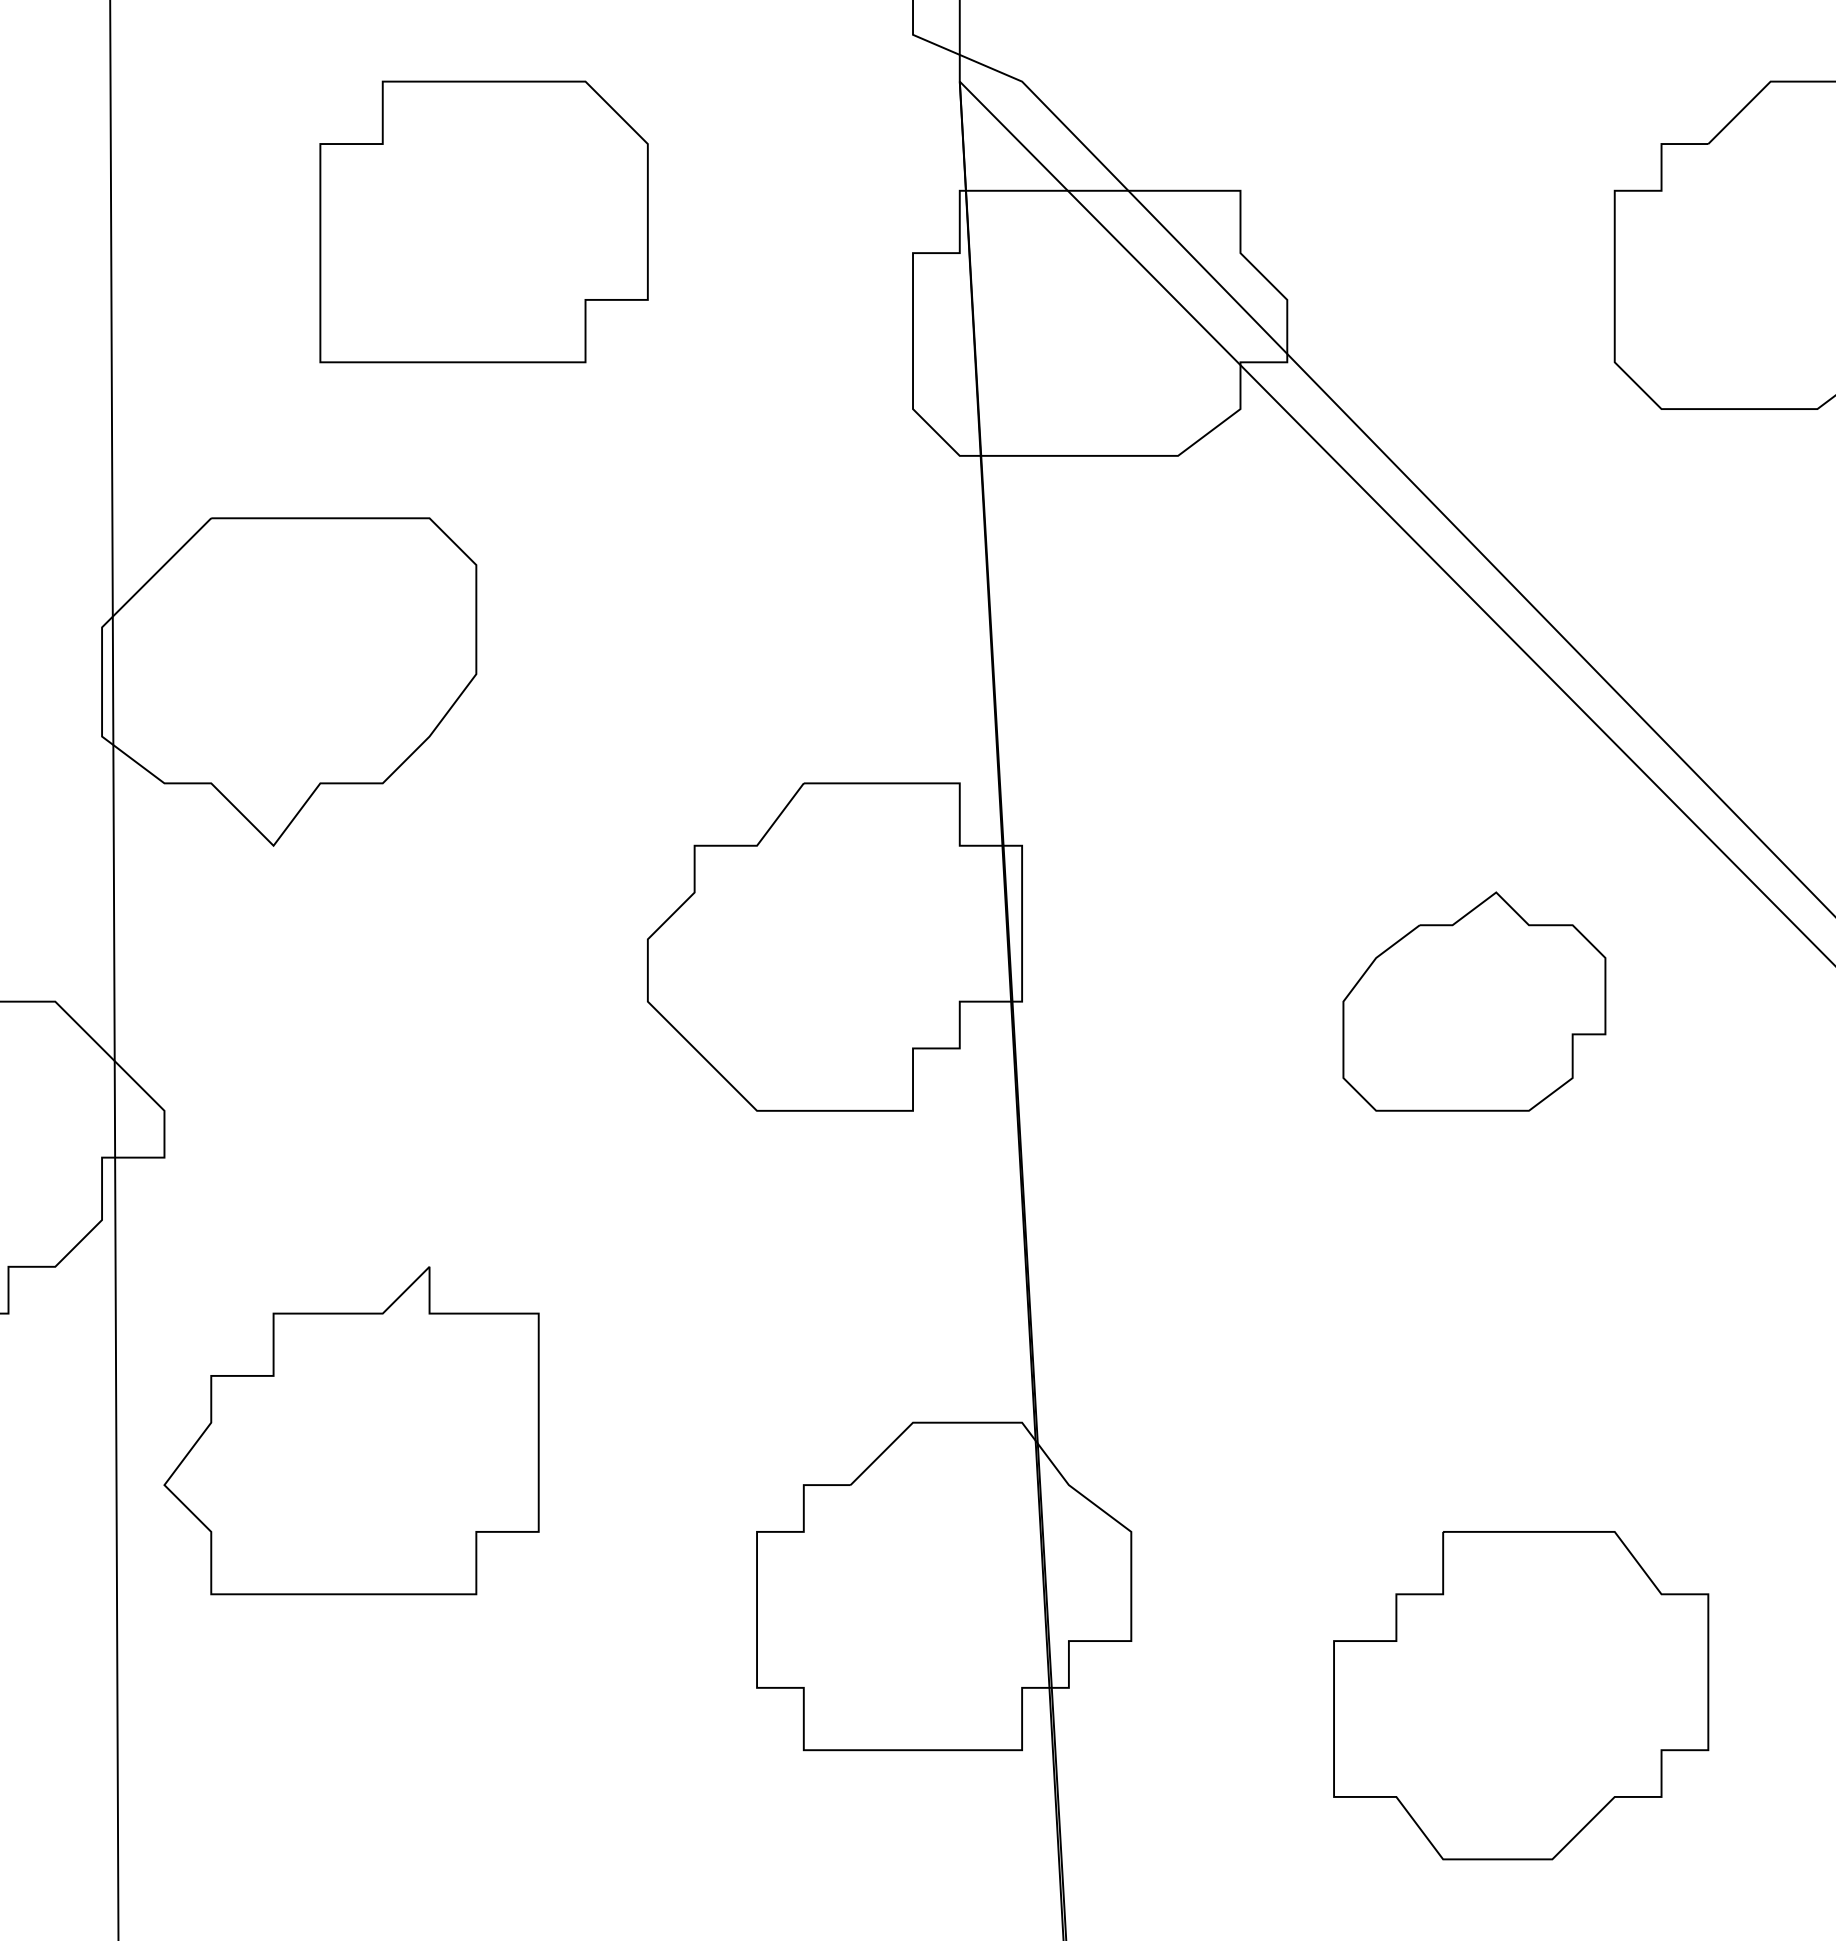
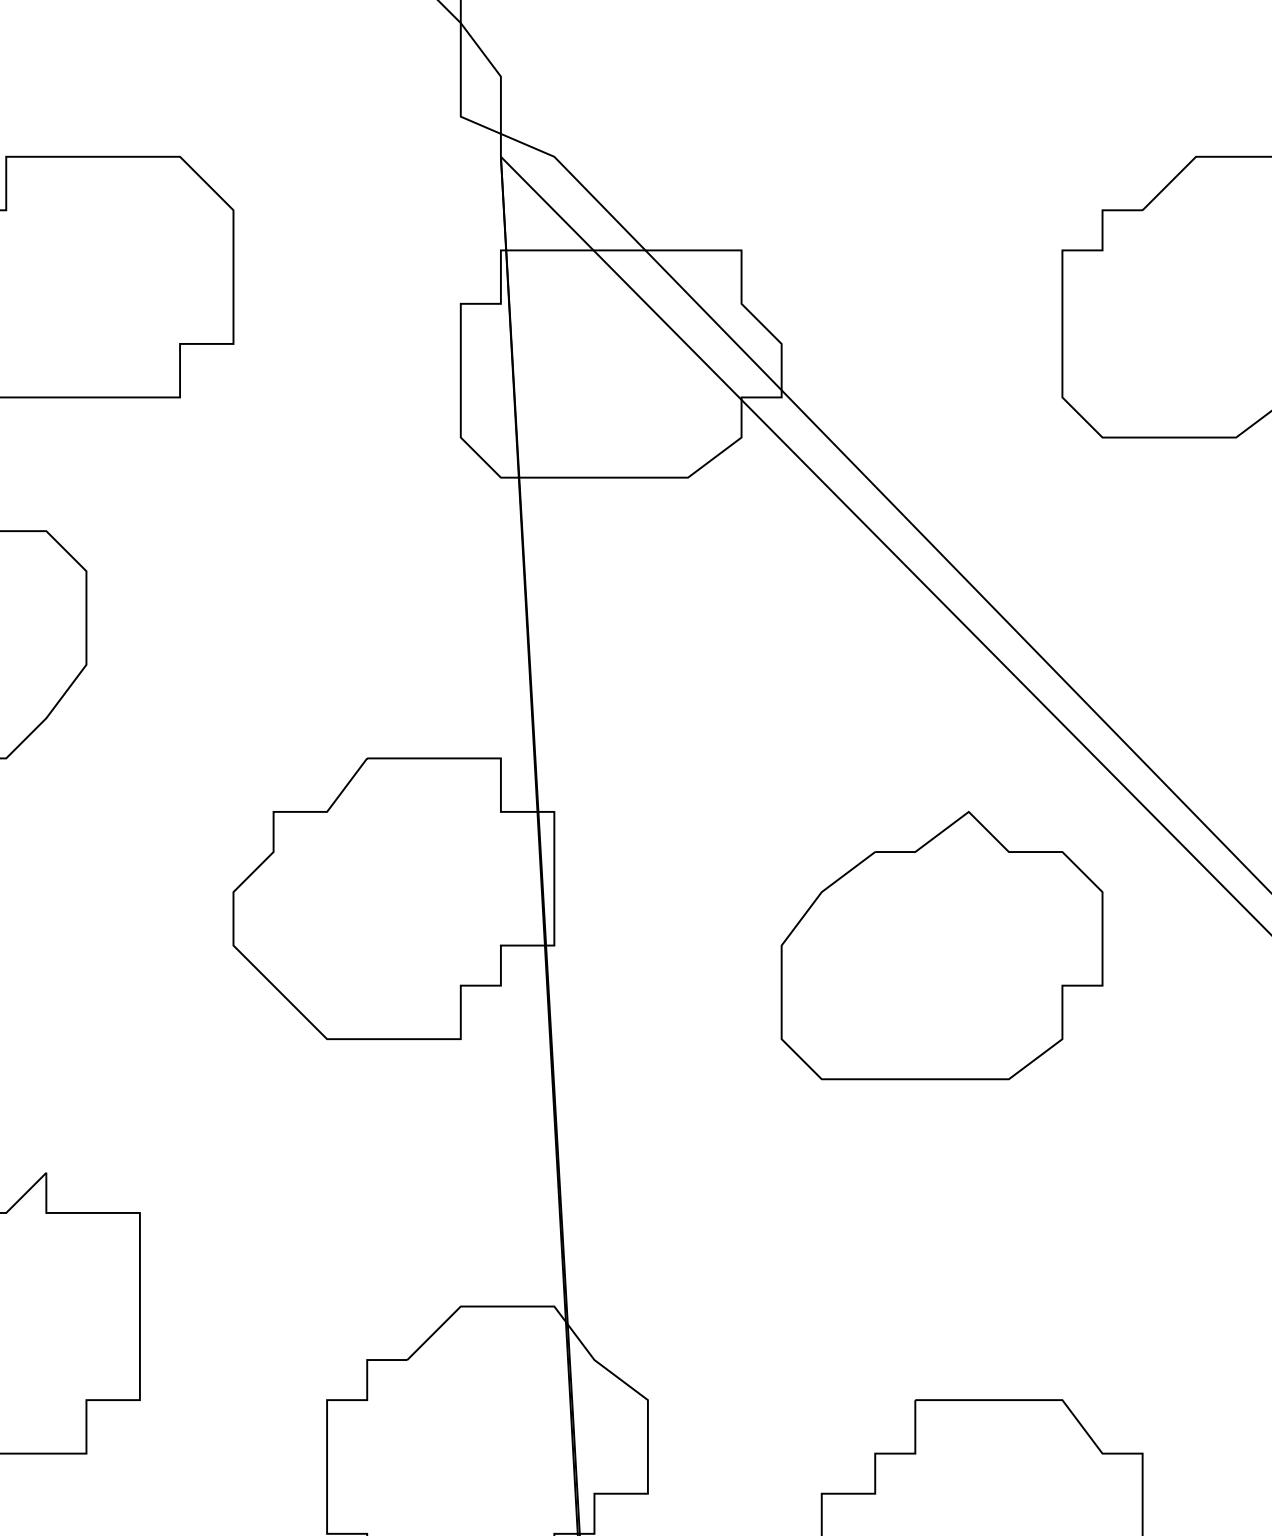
part: (1474, 1001) -> (942, 945), size x1.43

